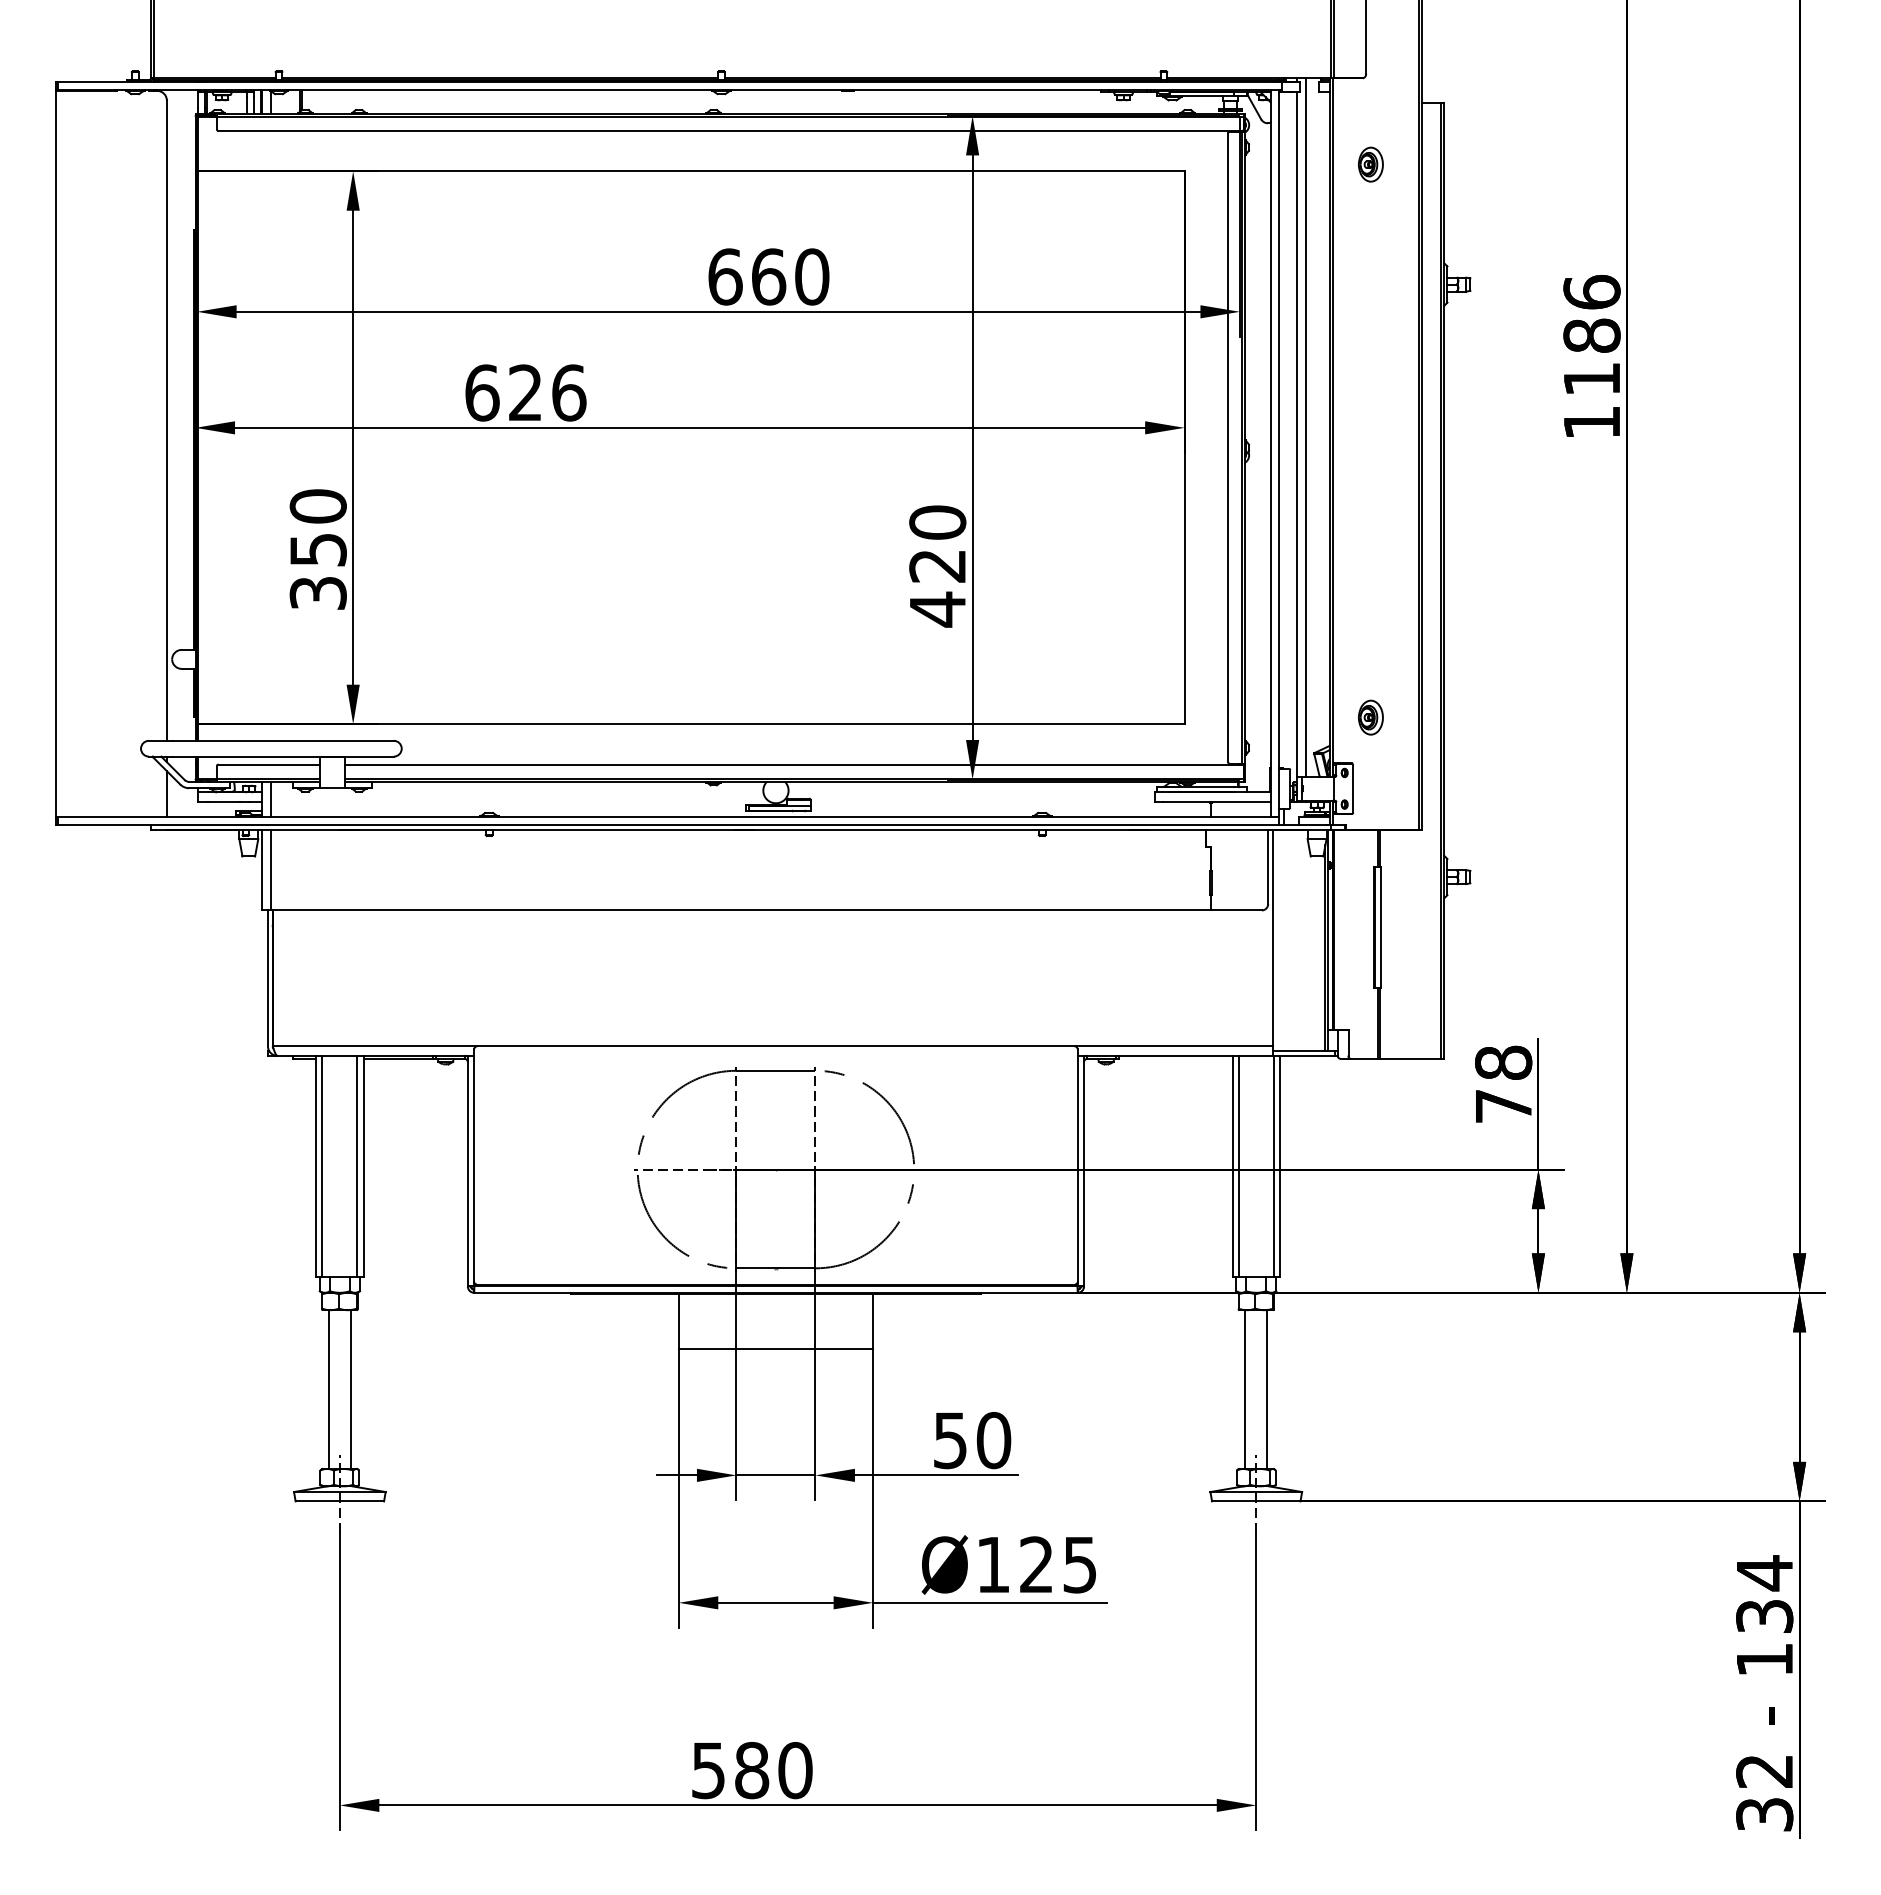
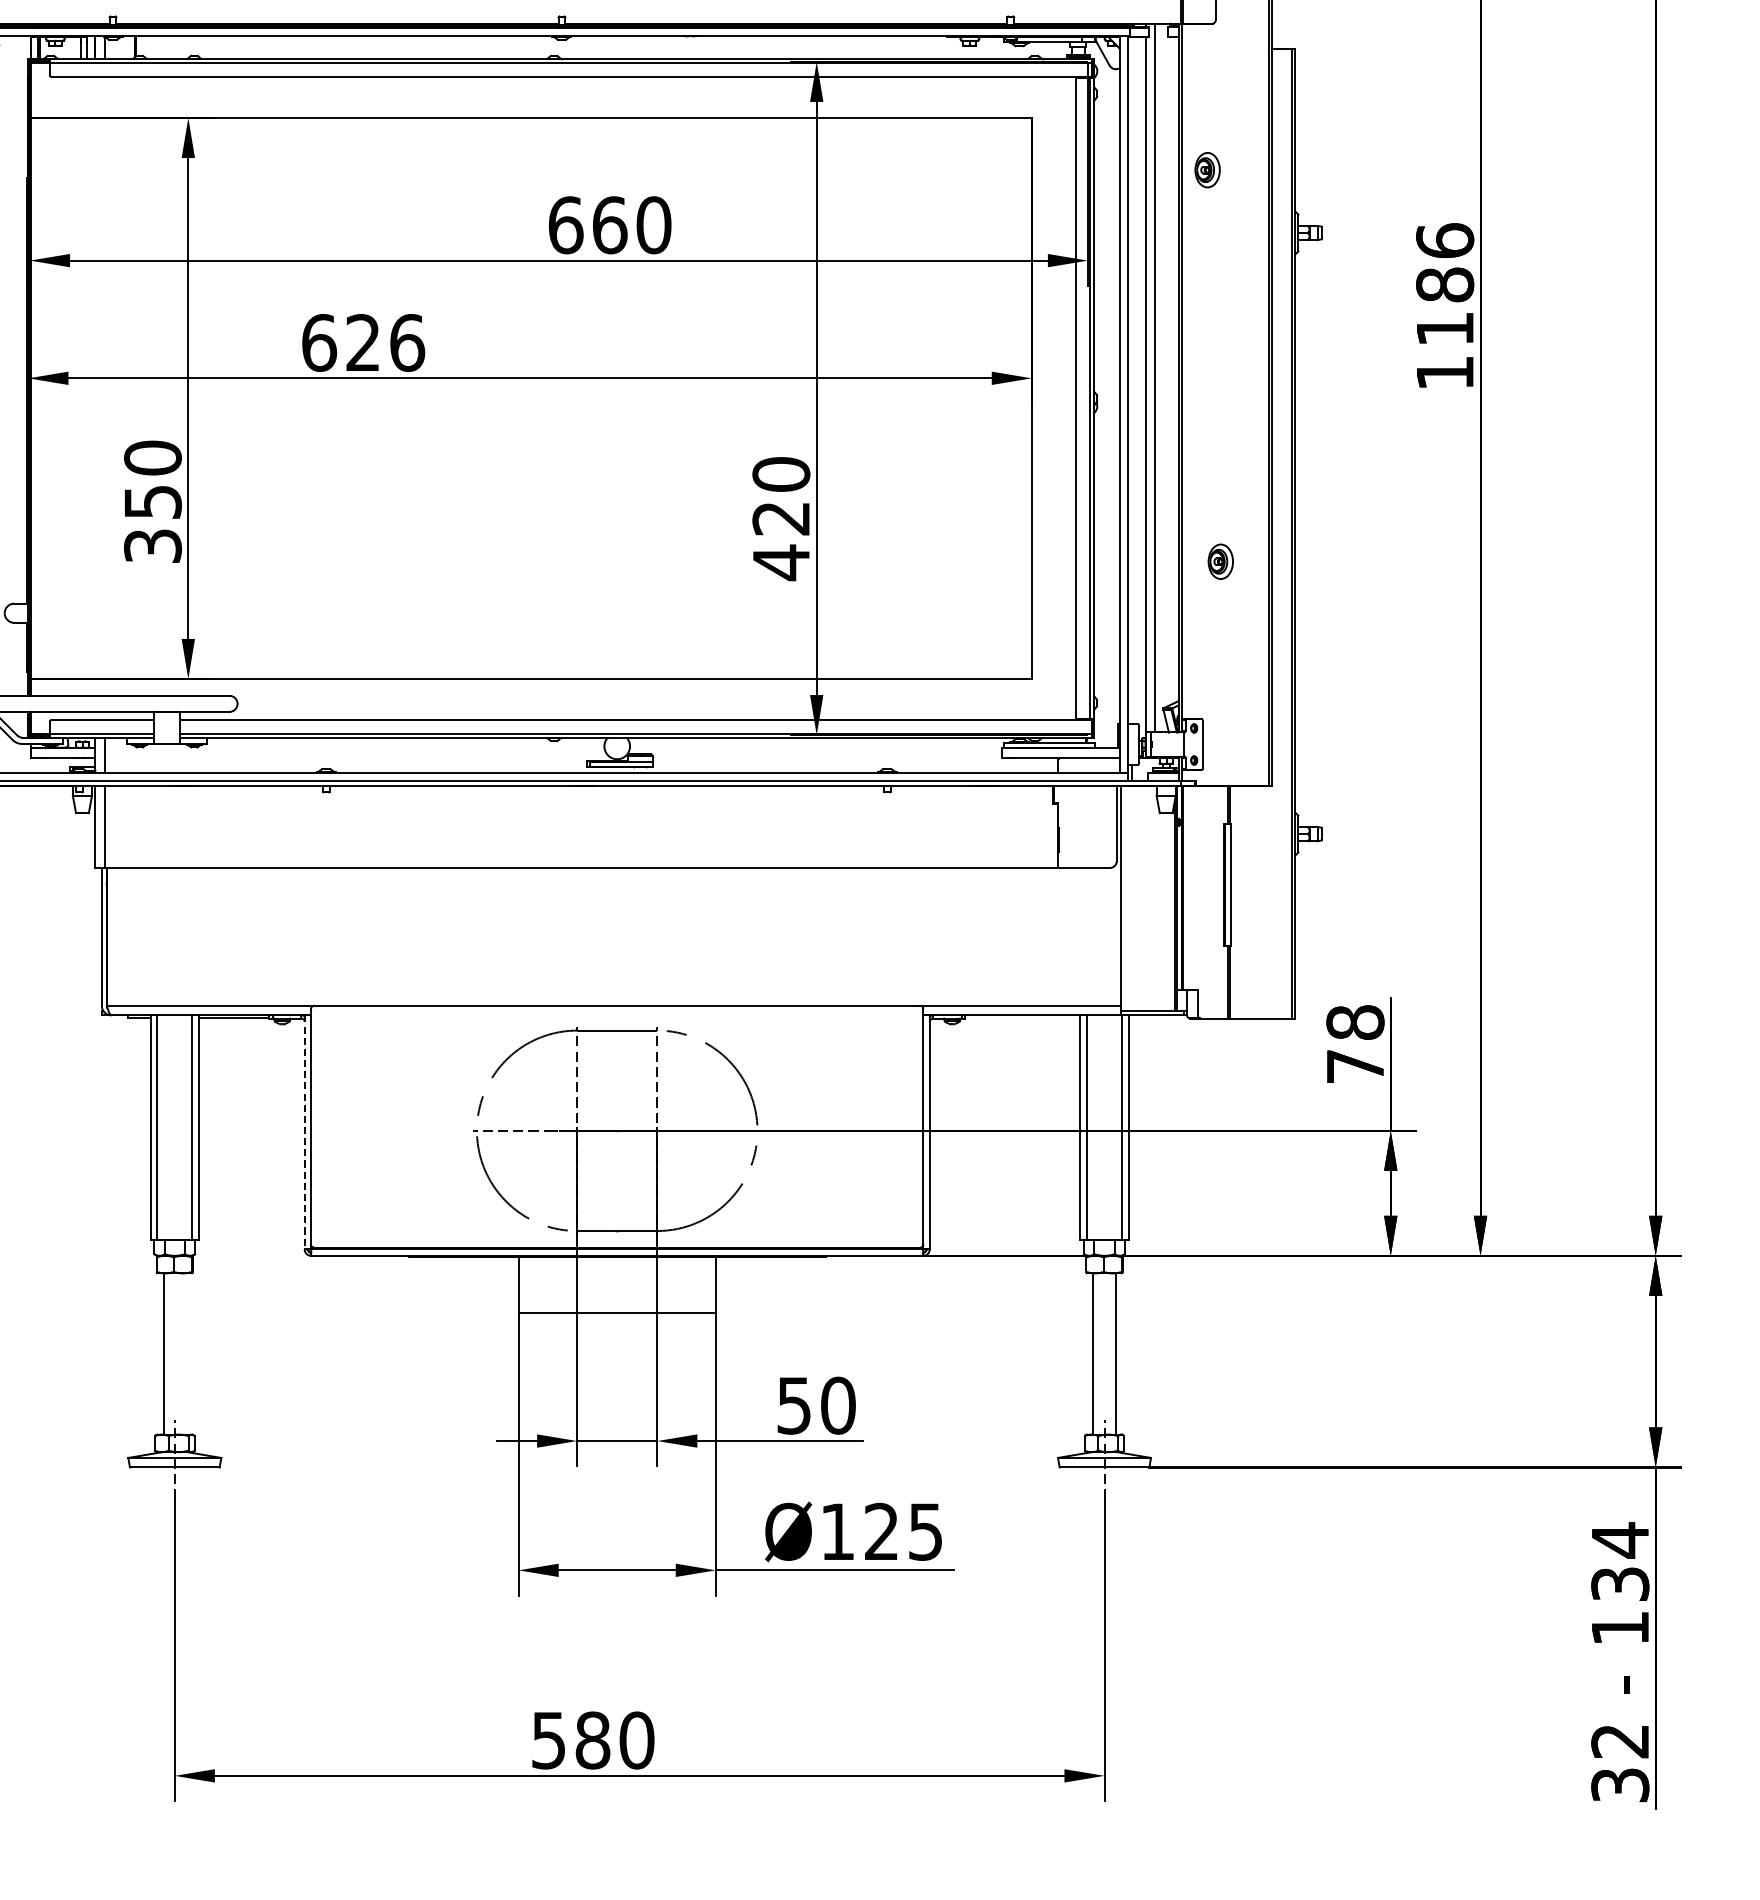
part: (1370, 164) -> (1207, 170), moved
part: (1370, 717) -> (1220, 561), moved
line: (467, 1171) -> (304, 1132), solid -> dashed
line: (350, 1389) -> (185, 1353), removed

